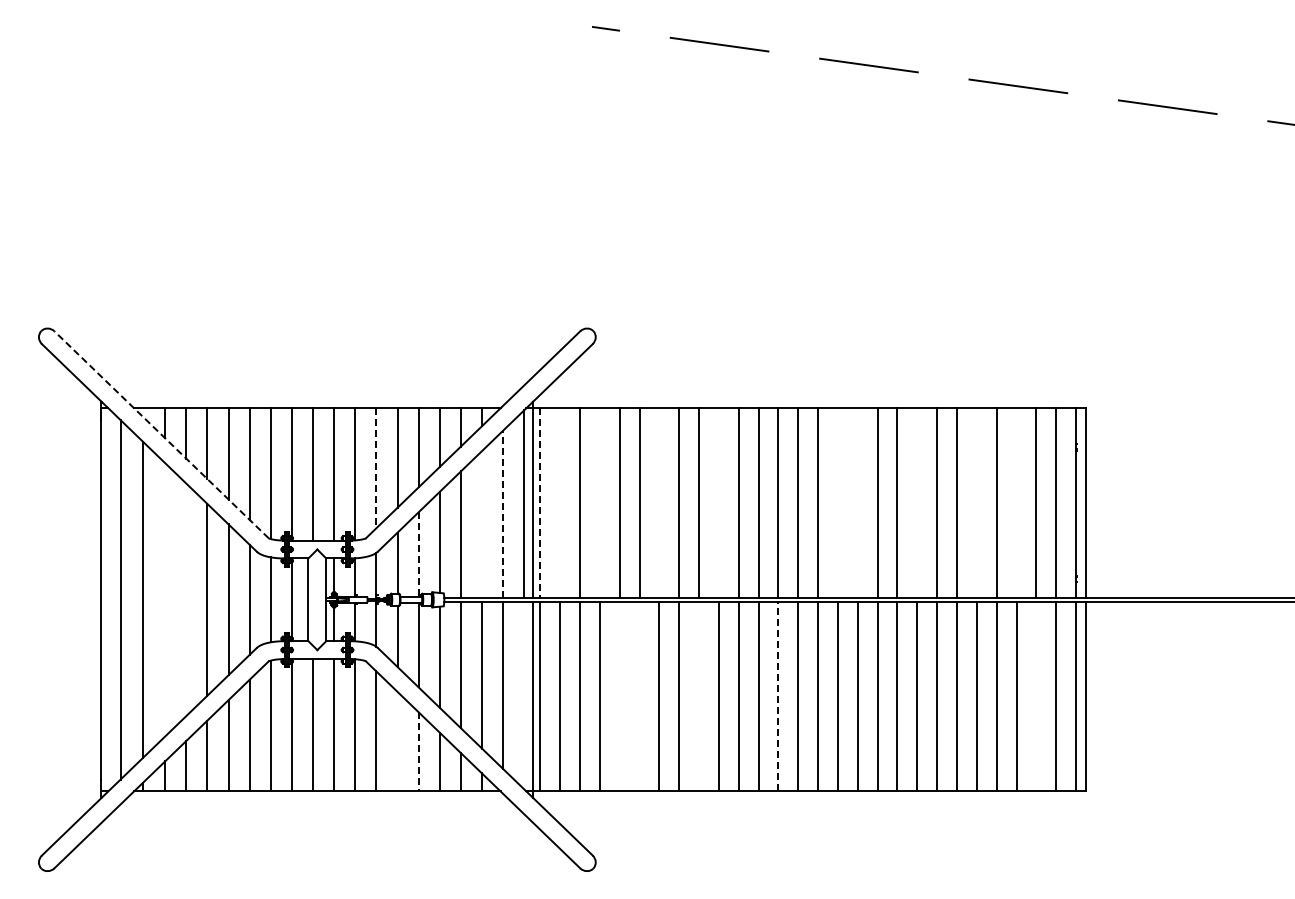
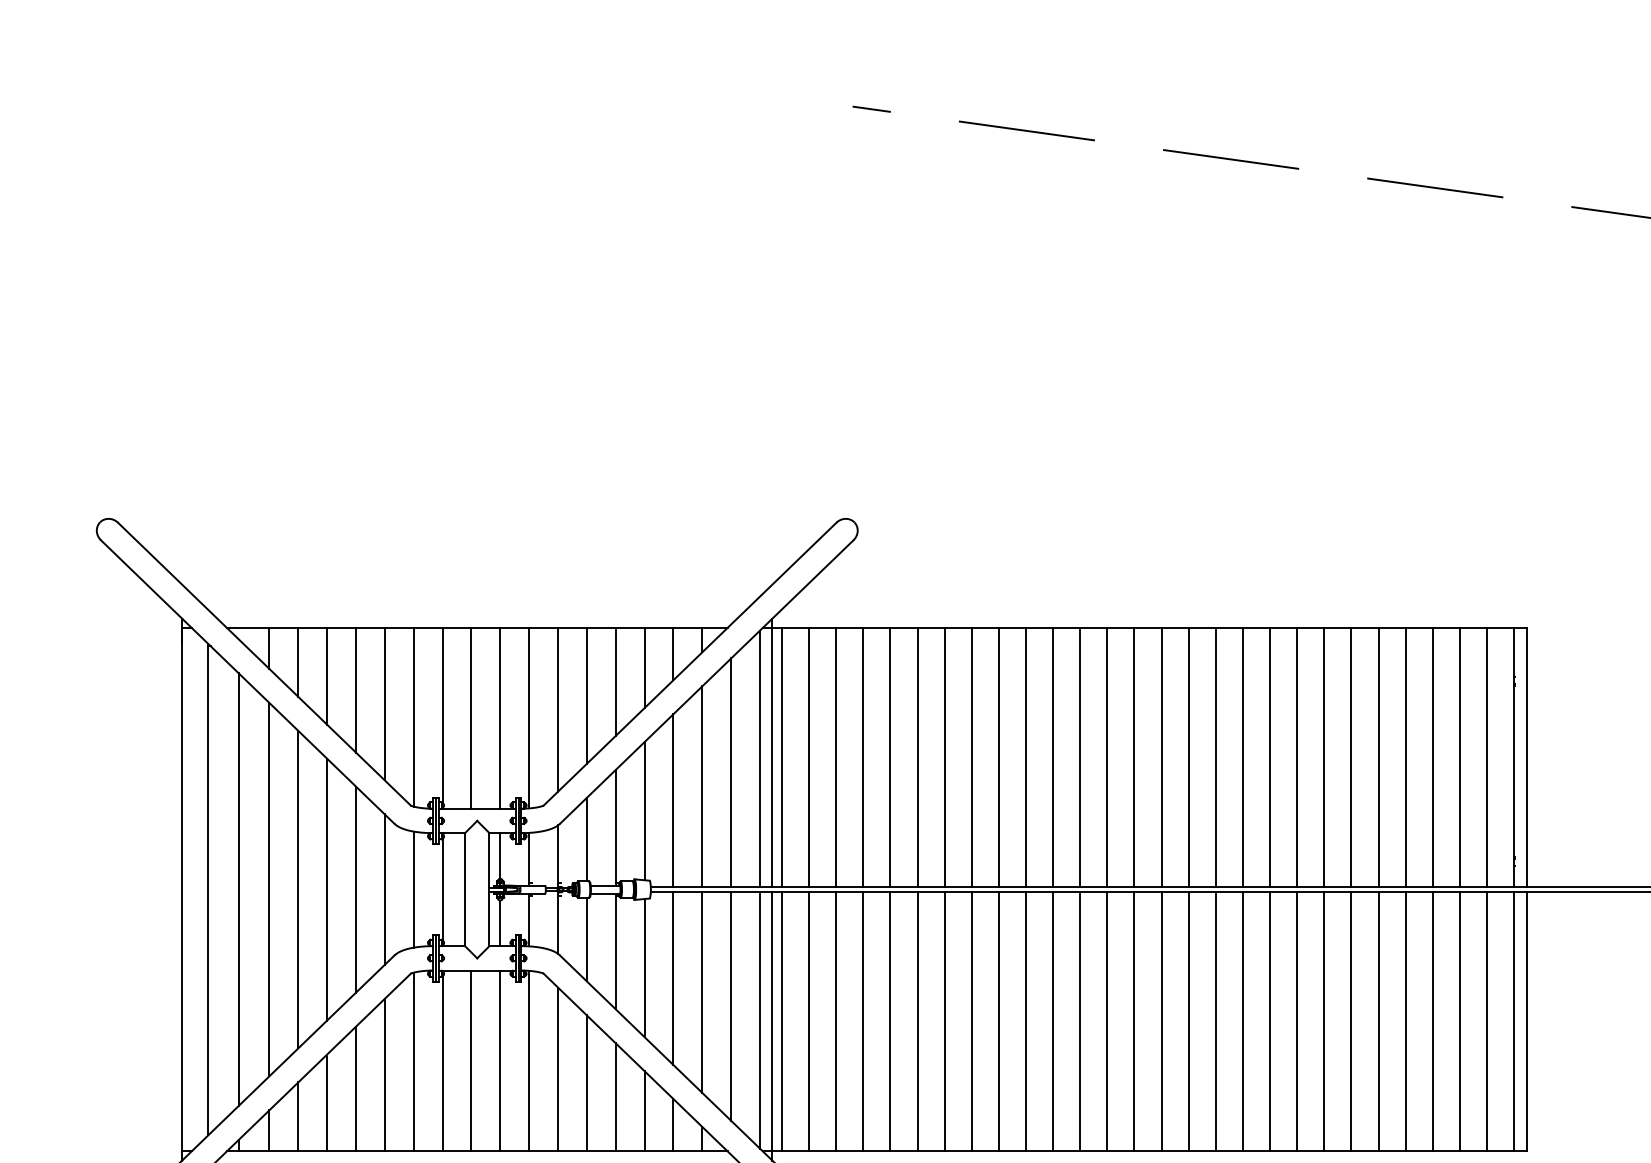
line: (161, 434) -> (264, 663), dashed -> solid
line: (376, 468) -> (558, 710), dashed -> solid
line: (560, 502) -> (809, 756), added
line: (599, 502) -> (862, 756), added
line: (659, 502) -> (944, 756), added
line: (718, 502) -> (1025, 756), added
line: (837, 502) -> (1188, 756), added
line: (857, 502) -> (1215, 756), added
line: (917, 502) -> (1297, 756), added
line: (976, 502) -> (1378, 756), added
line: (1016, 502) -> (1432, 756), added
line: (540, 503) -> (782, 757), dashed -> solid
line: (503, 514) -> (731, 773), dashed -> solid
line: (482, 524) -> (702, 786), added
line: (418, 555) -> (615, 829), dashed -> solid
line: (165, 599) -> (269, 889), added
line: (186, 599) -> (298, 889), added
line: (524, 695) -> (760, 1020), added
line: (619, 696) -> (890, 1021), added
line: (639, 696) -> (917, 1021), added
line: (699, 696) -> (999, 1021), added
line: (778, 696) -> (1107, 1021), dashed -> solid
line: (1036, 696) -> (1460, 1021), added
line: (397, 741) -> (586, 1083), added
line: (418, 751) -> (615, 1096), dashed -> solid

